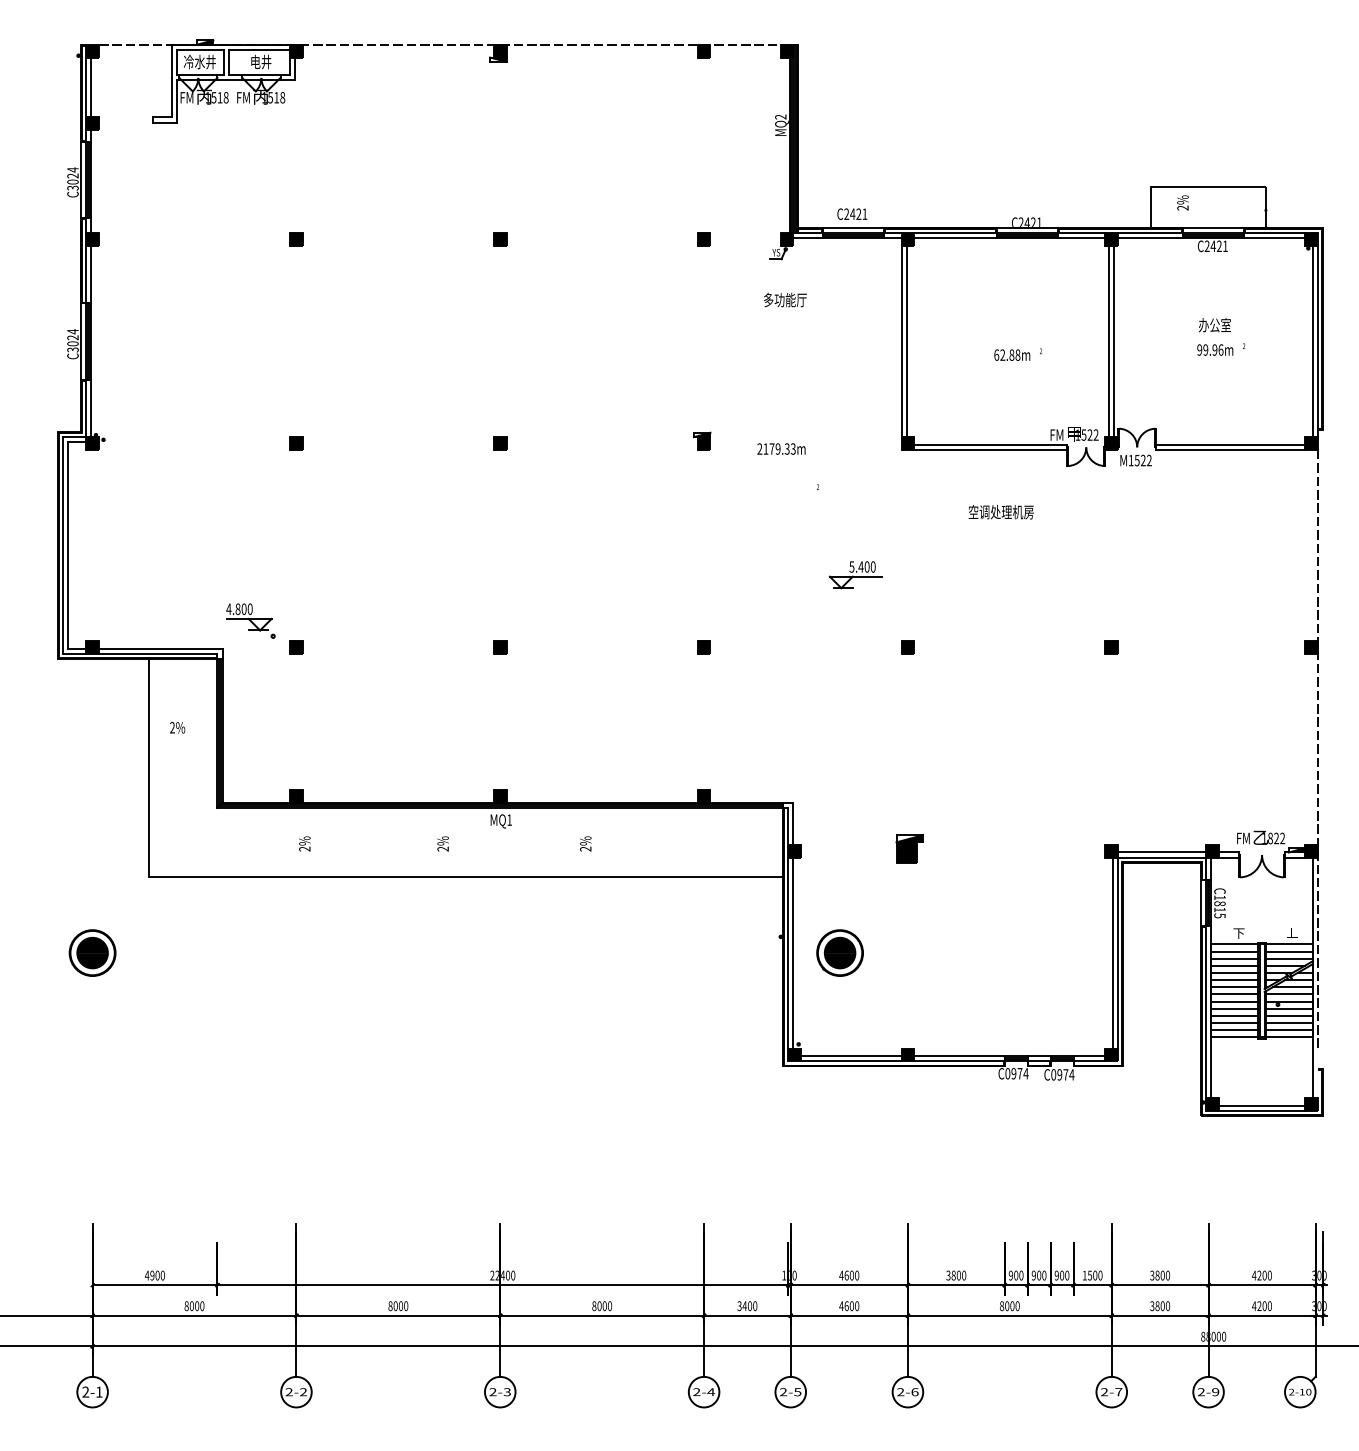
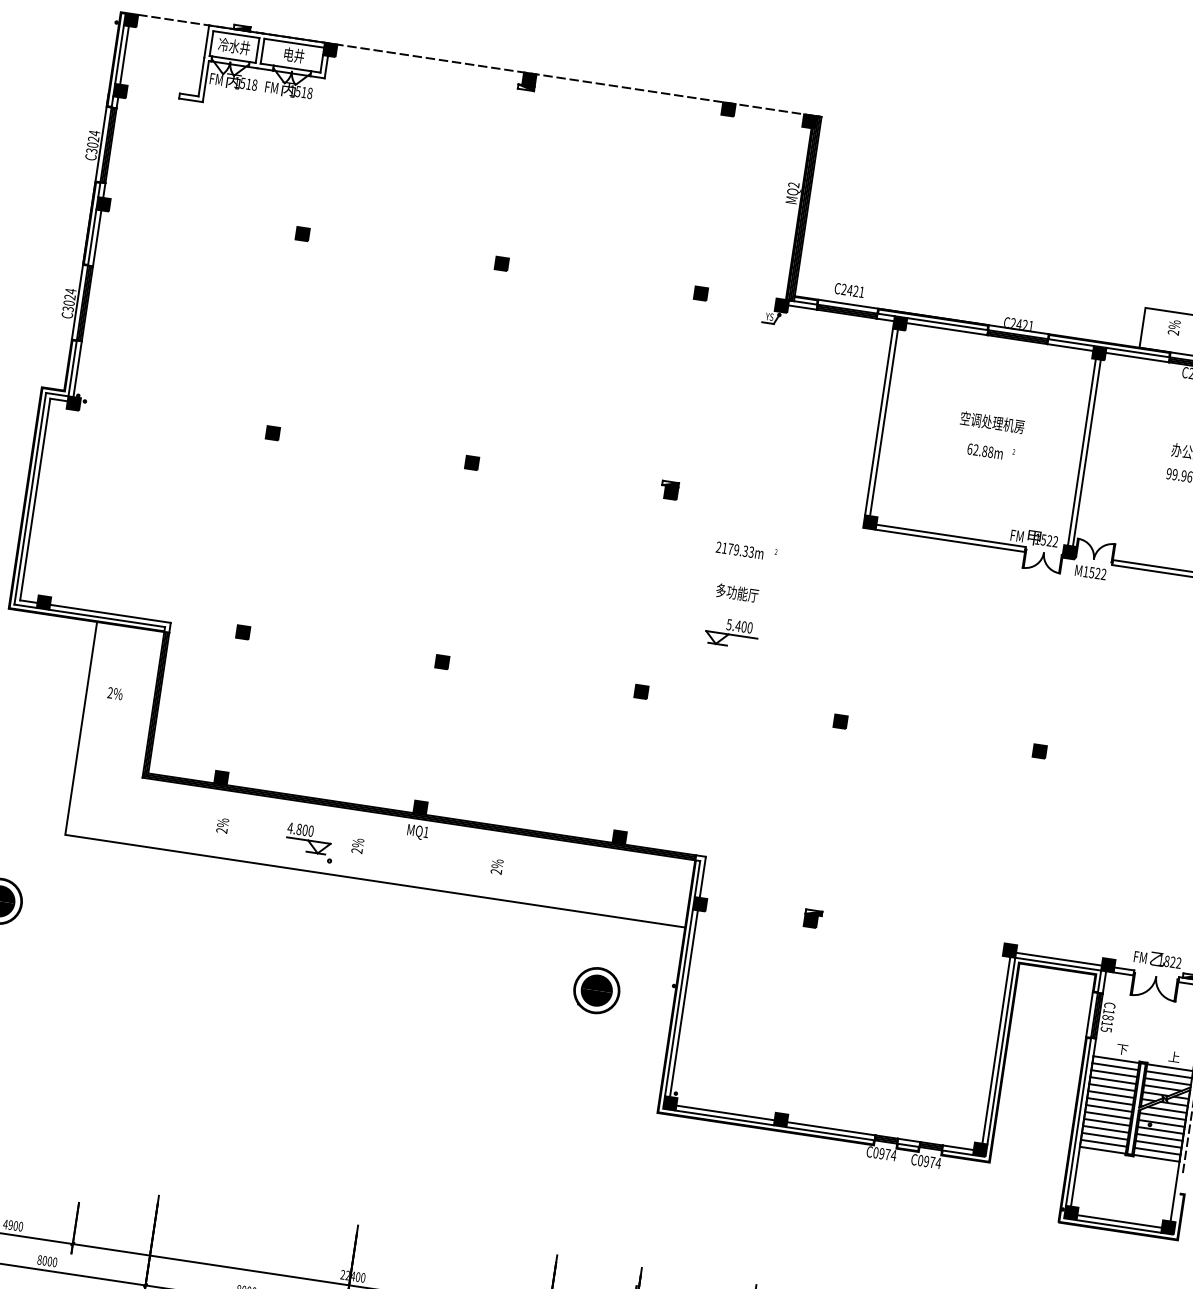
text: (785, 299) -> (737, 592), moved
text: (781, 448) -> (739, 549), moved
text: (1000, 512) -> (991, 422), moved
part: (855, 575) -> (731, 633), moved
part: (250, 620) -> (309, 842), moved
part: (909, 848) -> (812, 918), size x0.62
part: (839, 952) -> (596, 989), moved

